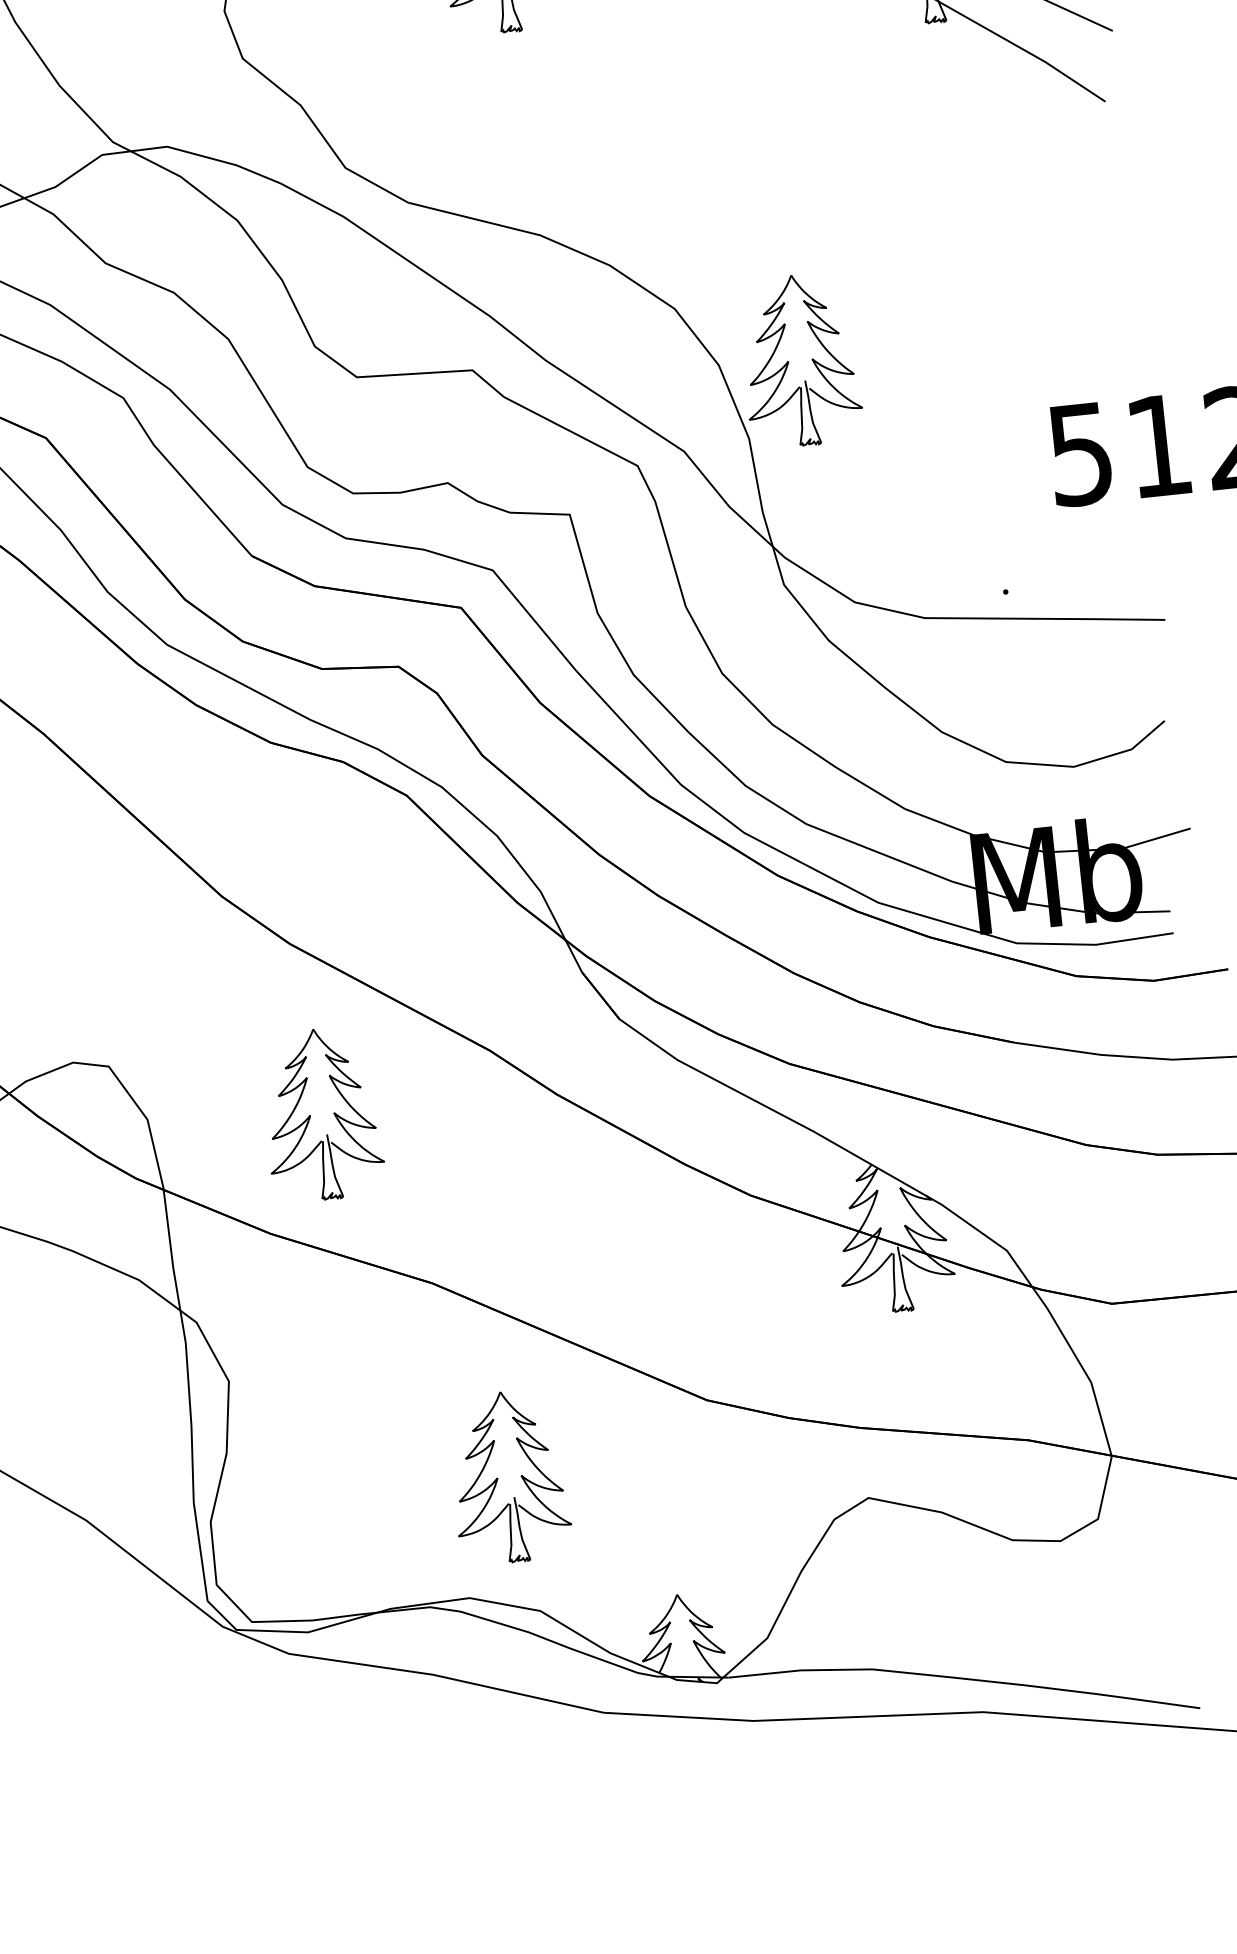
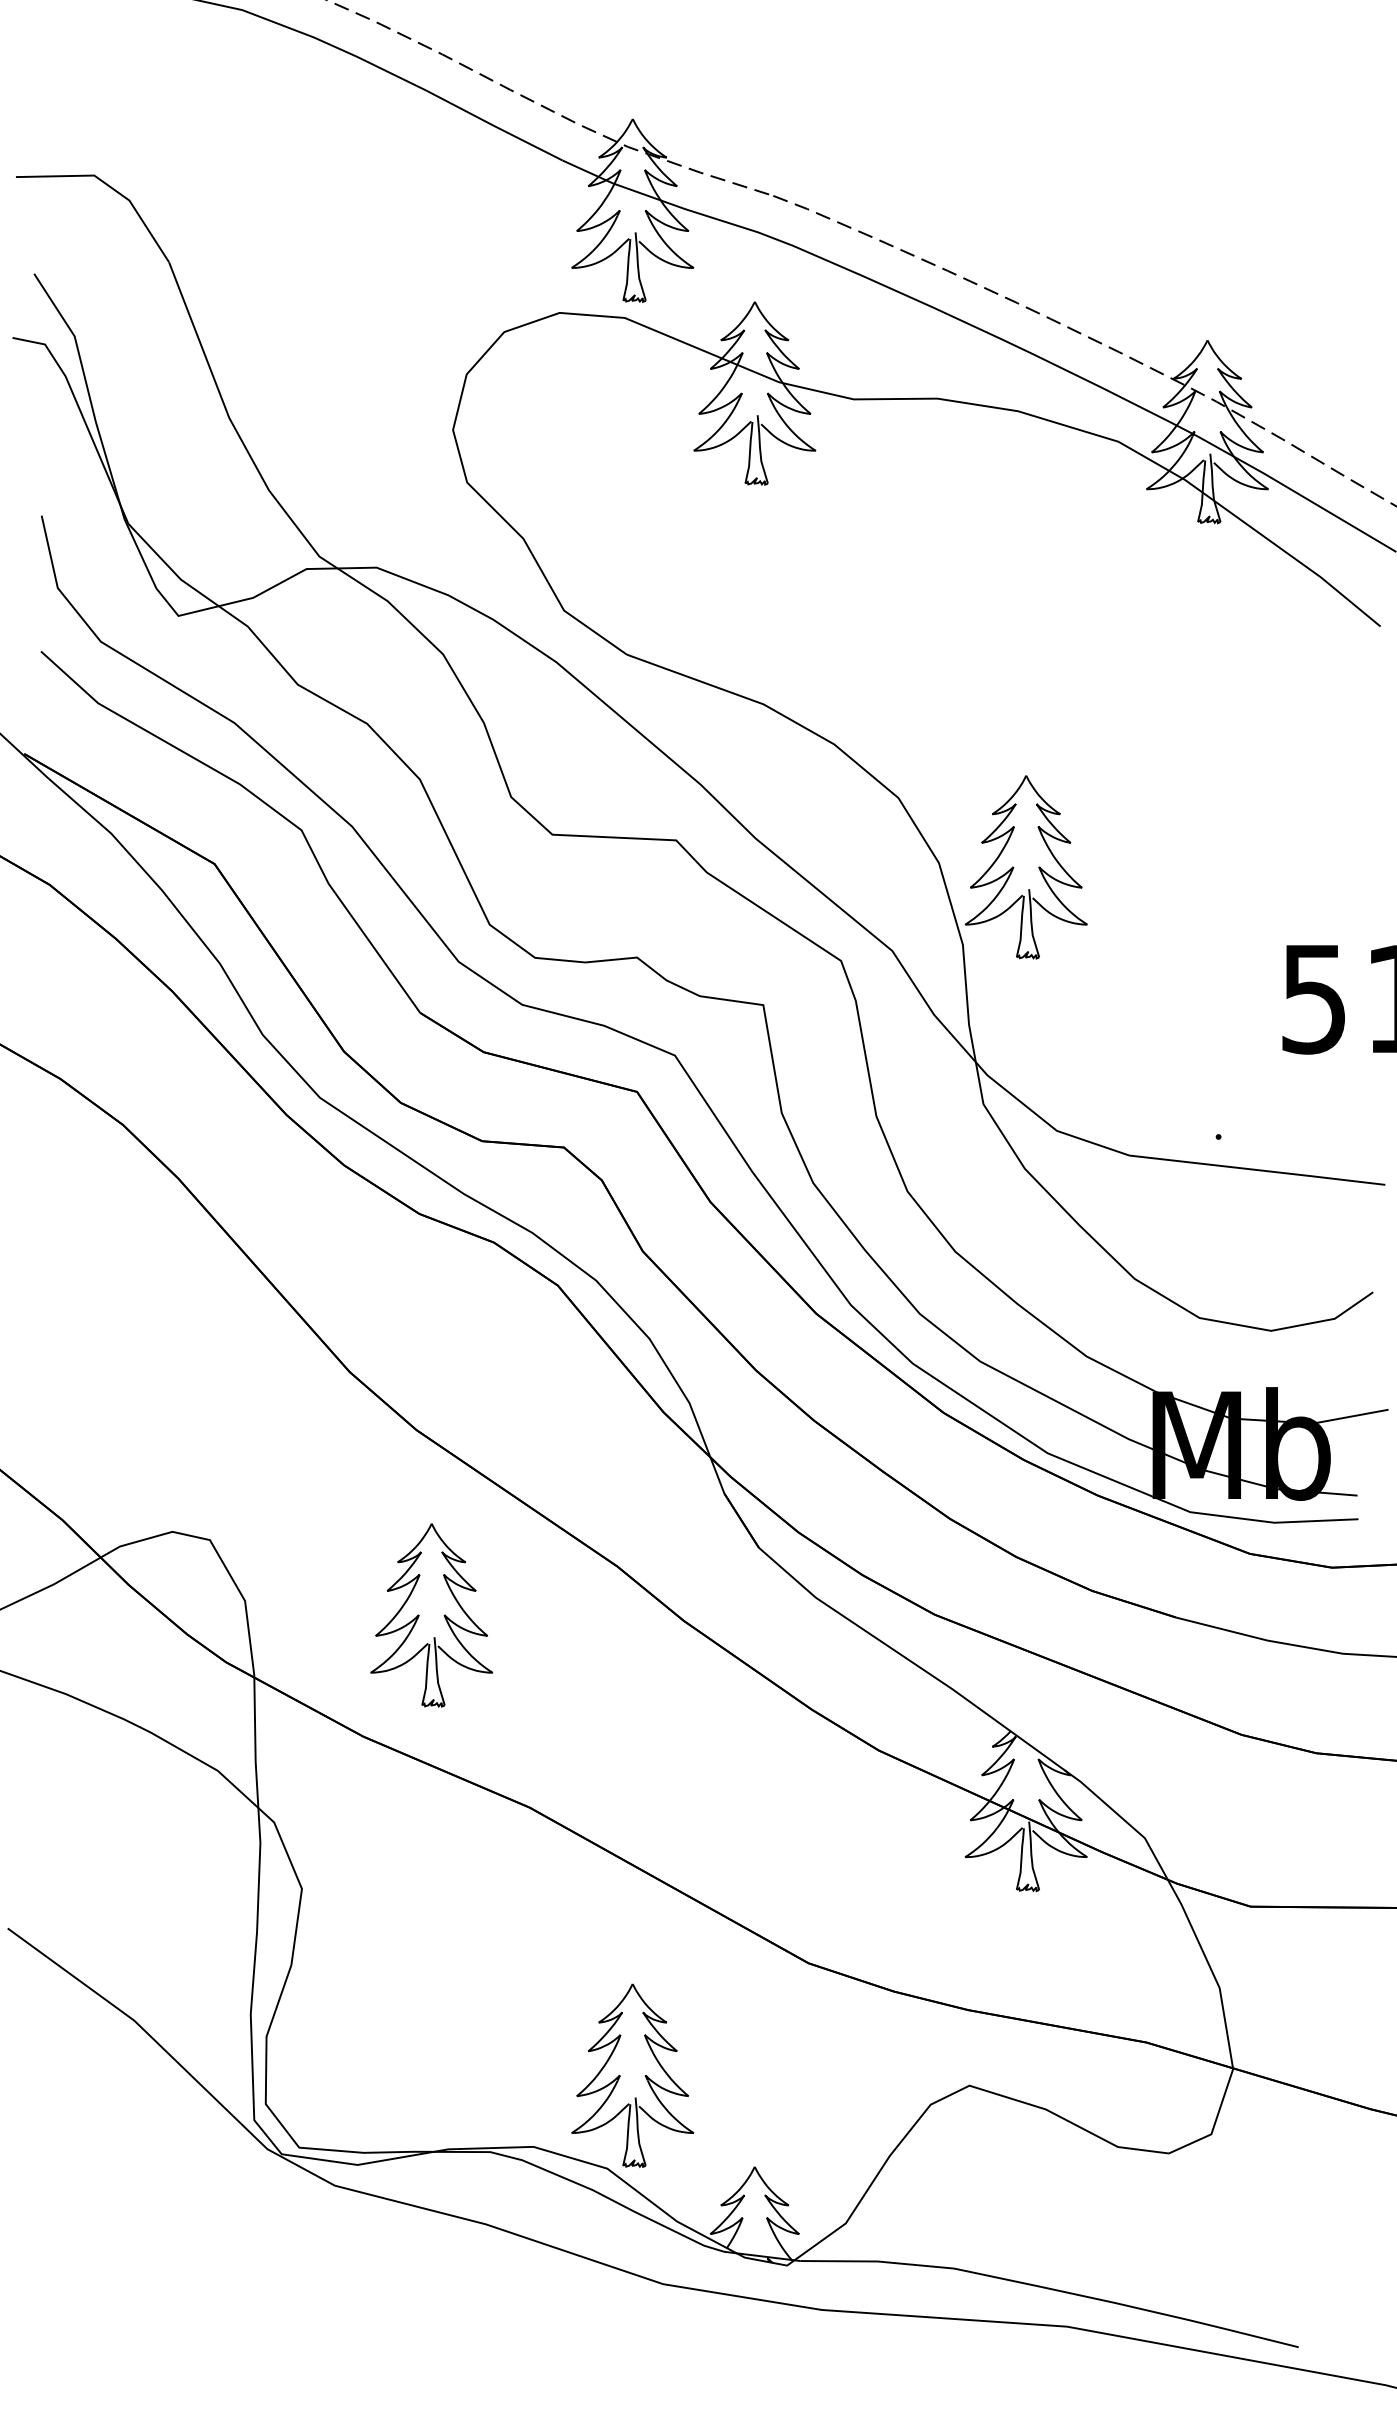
part: (509, 1477) -> (632, 2075), moved

